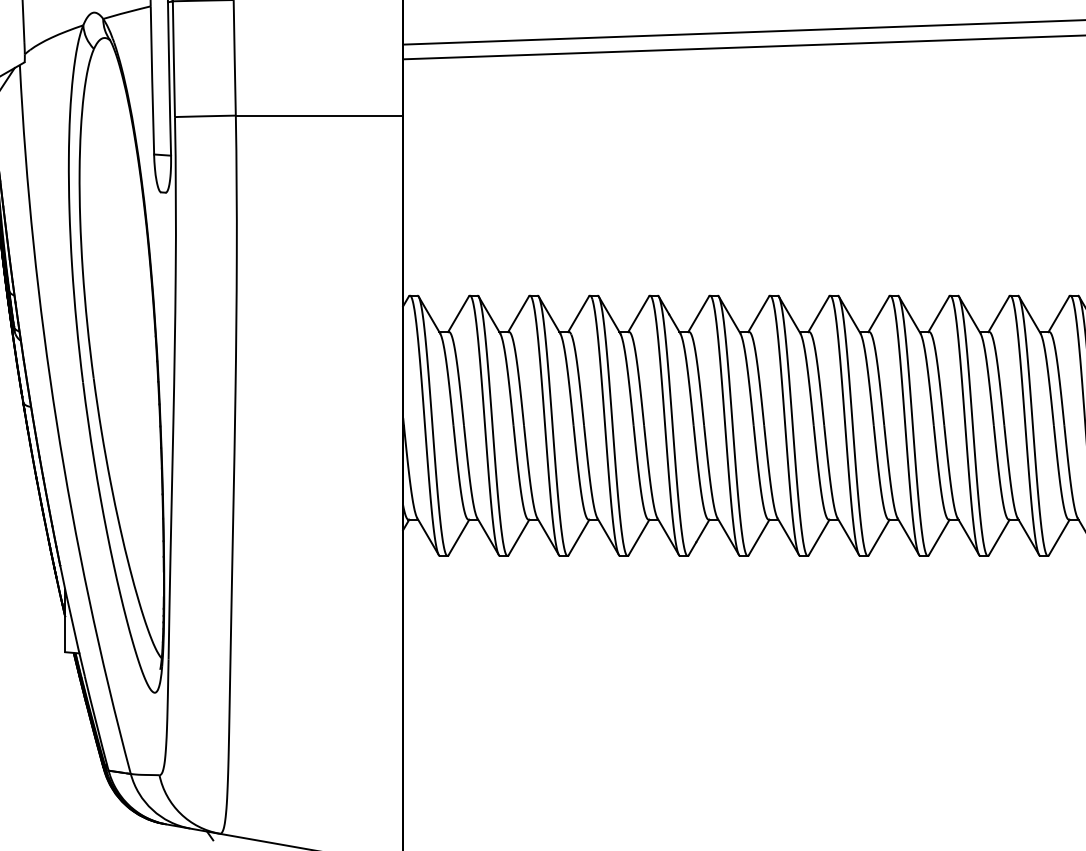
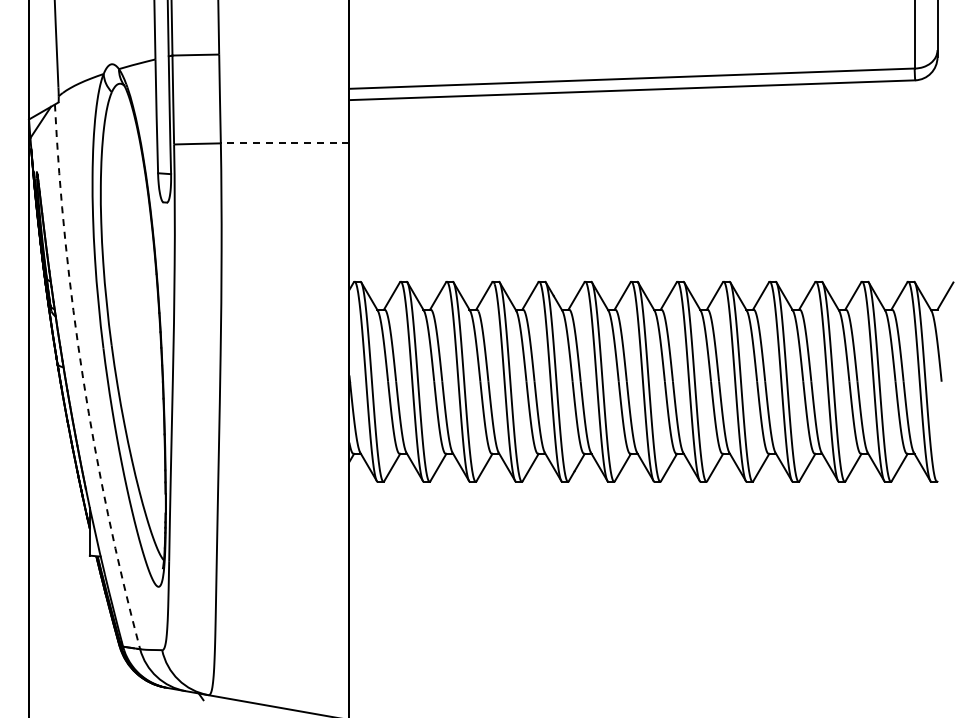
line: (318, 115) -> (284, 143), solid -> dashed
arc: (57, 422) -> (83, 379), solid -> dashed

